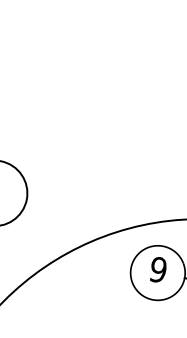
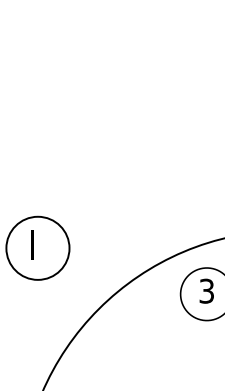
text: (158, 269) -> (206, 290), 9 -> 3

